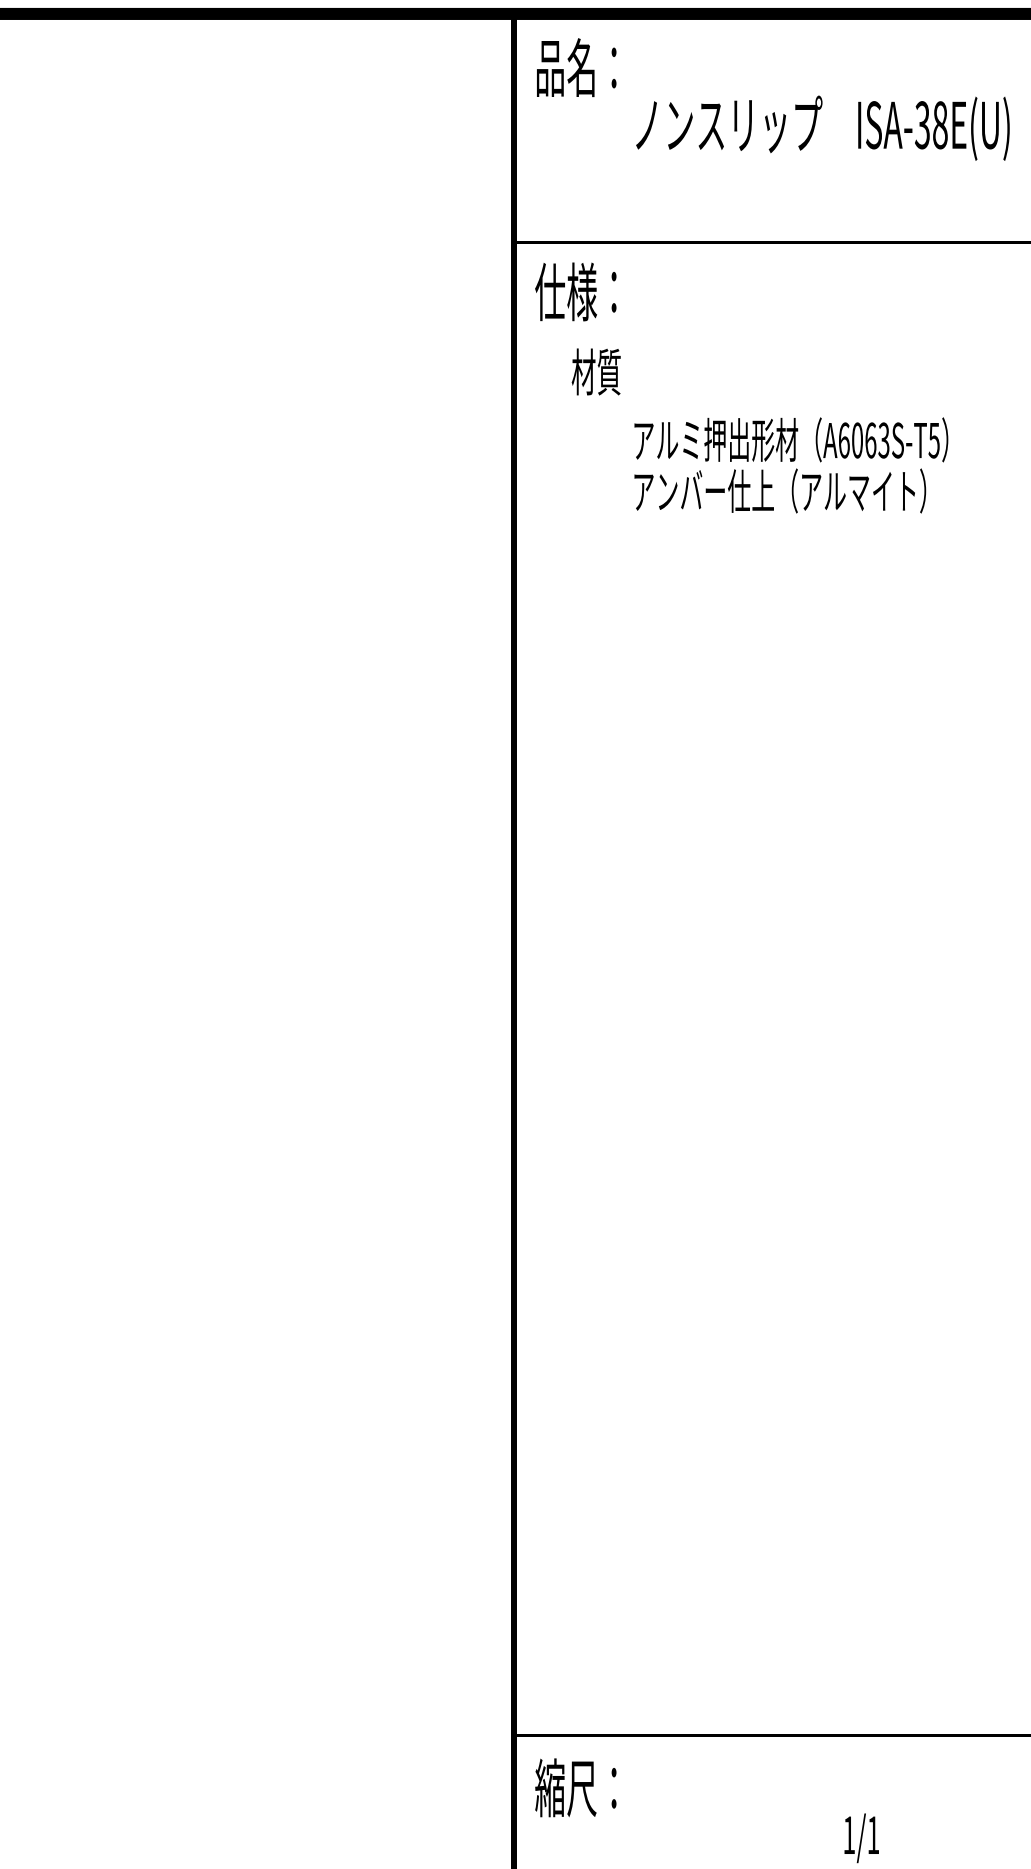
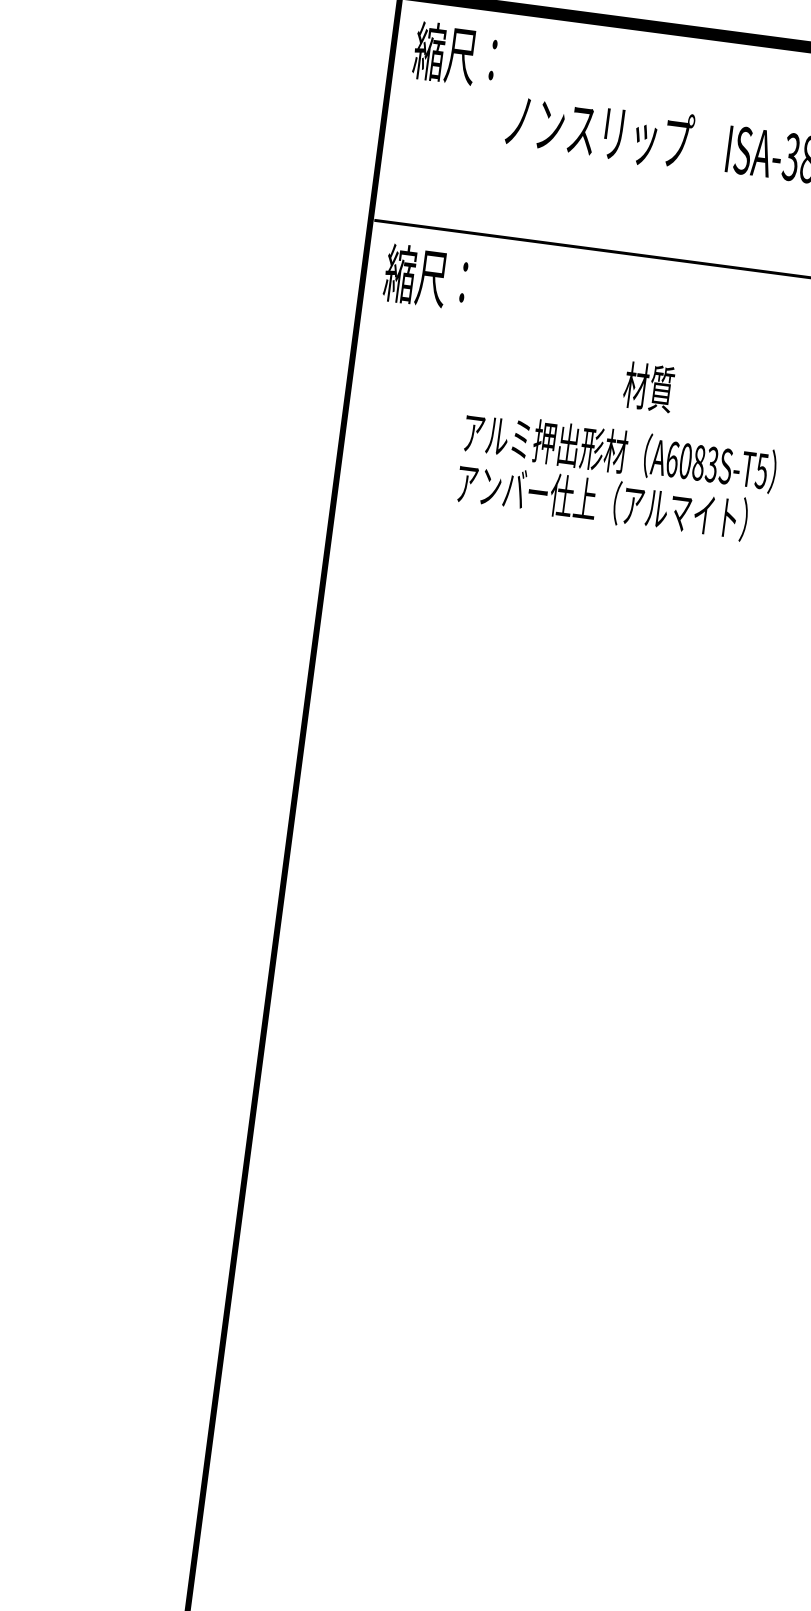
text: (565, 67) -> (444, 53), 品名： -> 縮尺：
text: (566, 291) -> (416, 275), 仕様： -> 縮尺：
text: (595, 371) -> (648, 386), moved
text: (870, 440) -> (698, 462), A6063S-T5 -> A6083S-T5

